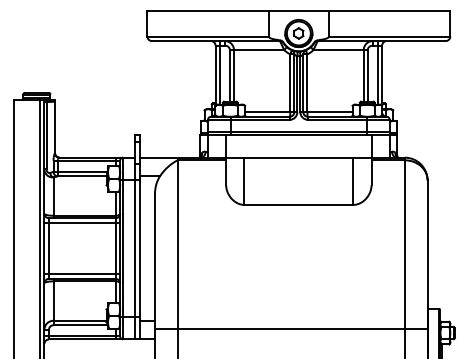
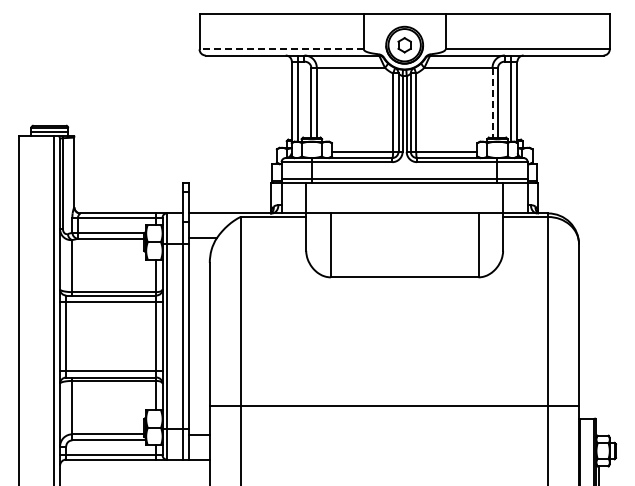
line: (207, 36) -> (281, 49), solid -> dashed
line: (363, 75) -> (492, 102), solid -> dashed
line: (291, 329) -> (394, 406), moved

